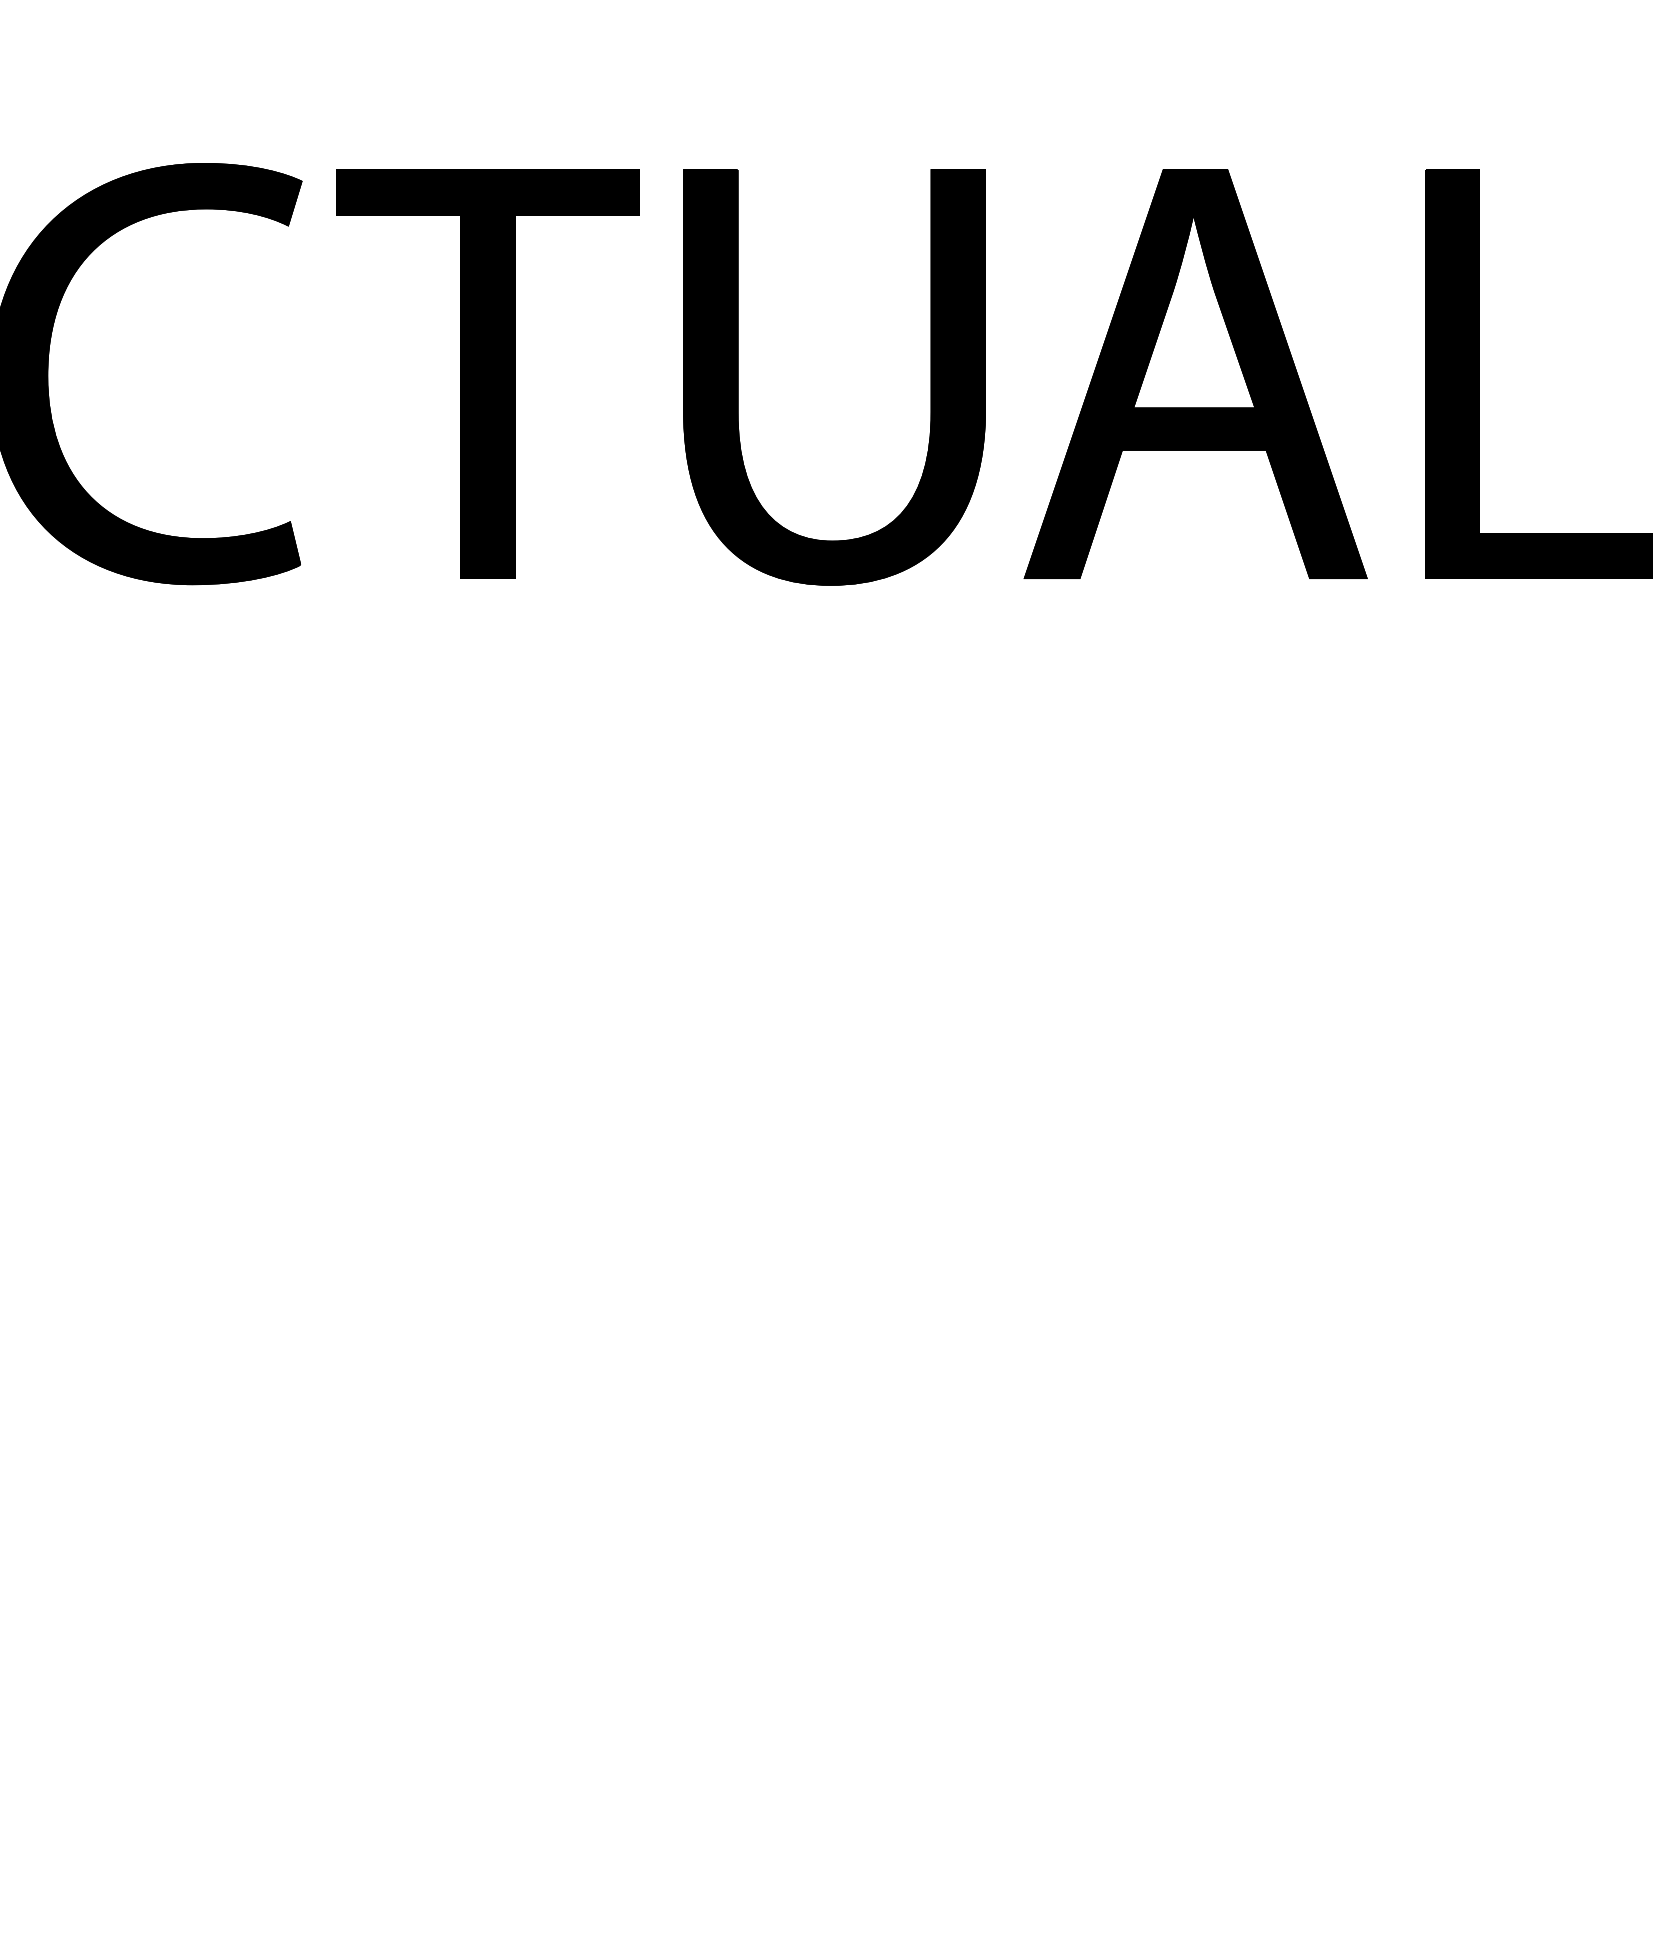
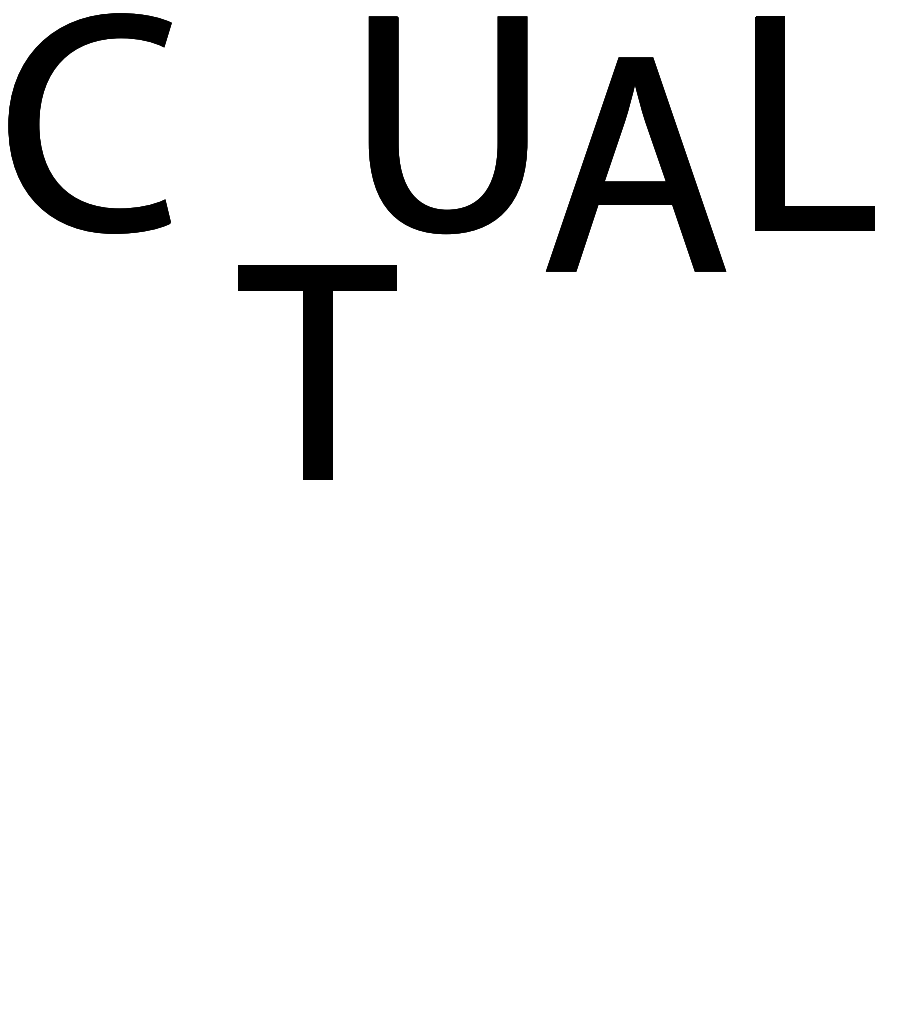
part: (487, 373) -> (317, 372), moved
part: (1196, 373) -> (636, 164), moved

